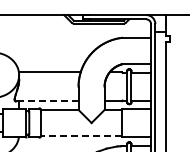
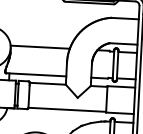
line: (46, 101) -> (35, 75), dashed -> solid
line: (81, 136) -> (67, 110), dashed -> solid

